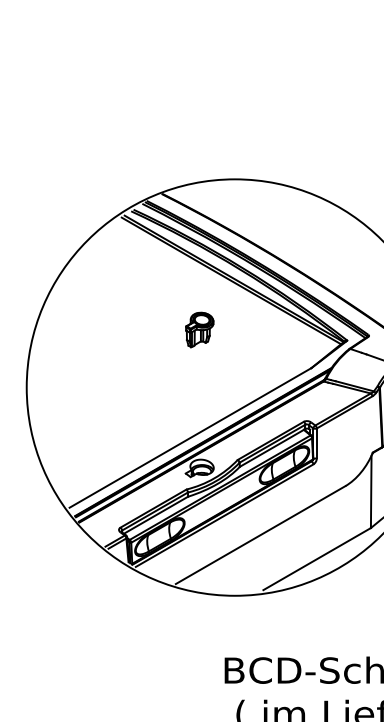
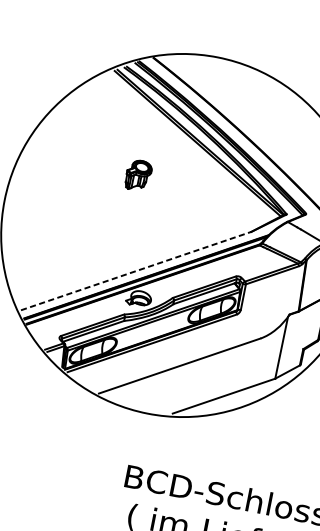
part: (199, 329) -> (138, 175), moved
line: (190, 437) -> (136, 270), solid -> dashed

